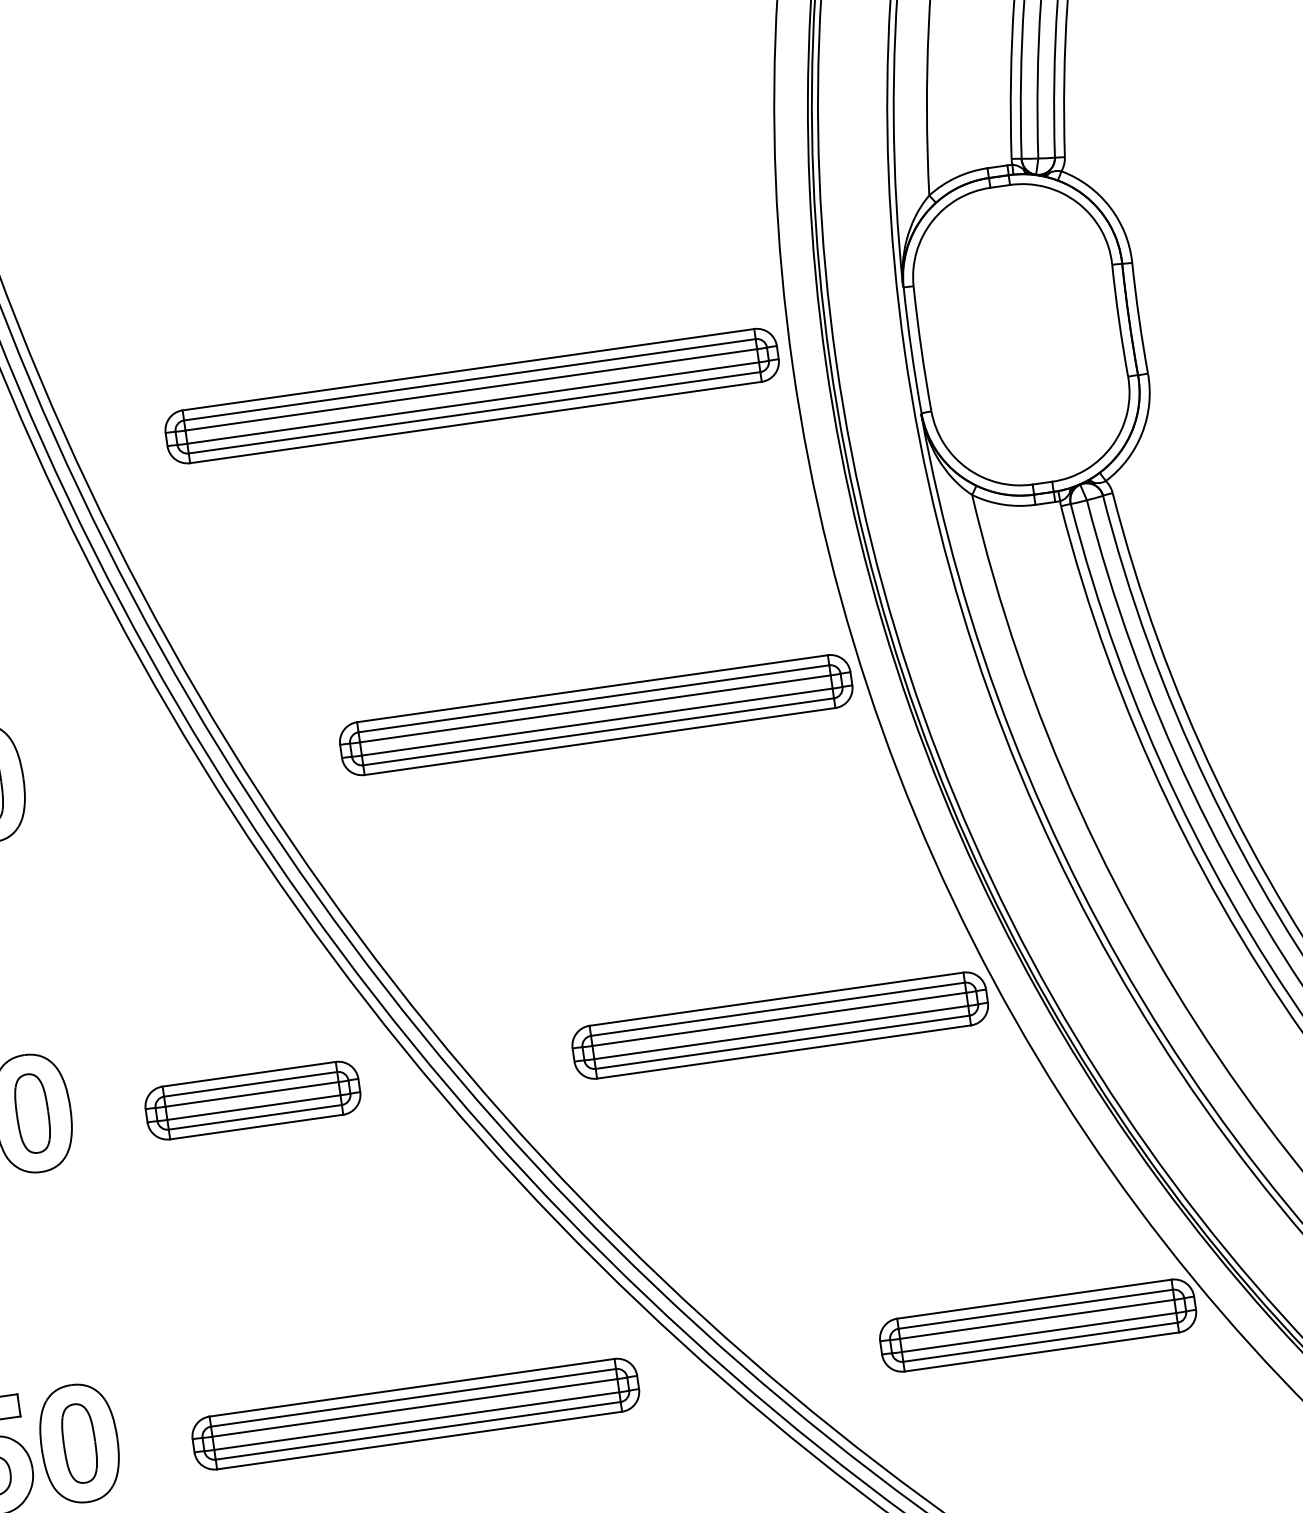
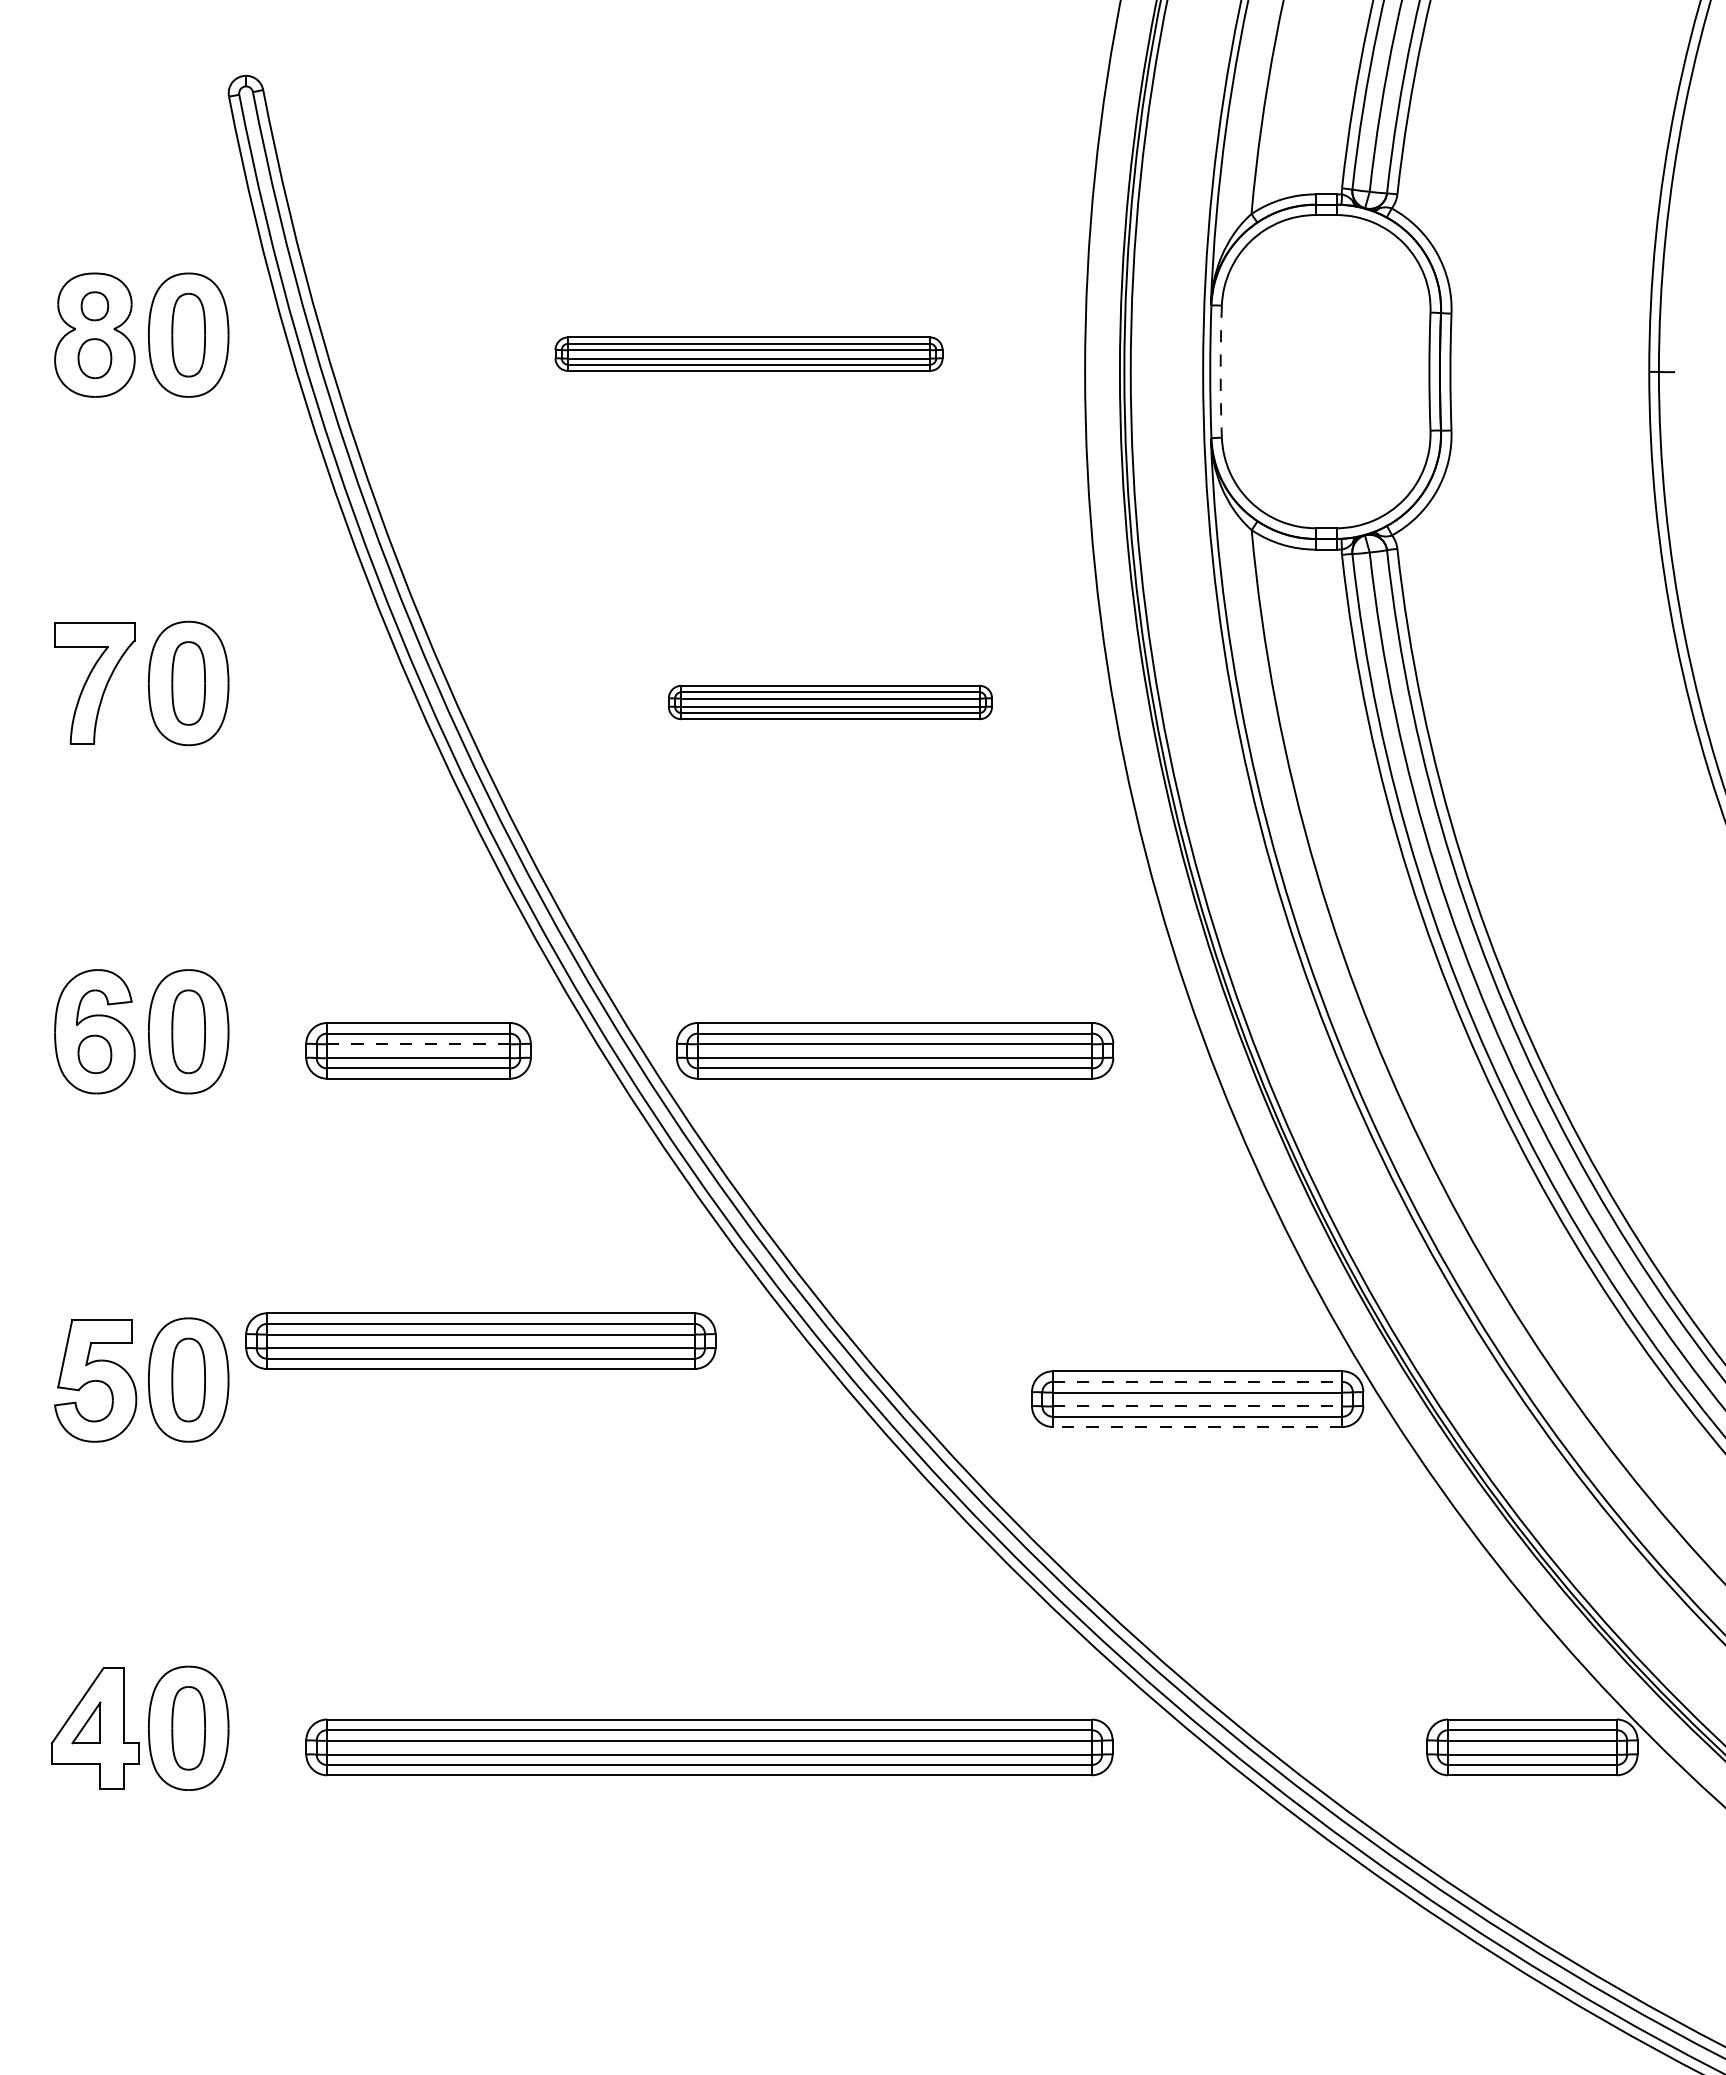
arc: (921, 348) -> (1220, 371), solid -> dashed
part: (471, 395) -> (748, 353), size x0.6
part: (596, 715) -> (830, 702), size x0.6
part: (780, 1025) -> (895, 1050), moved
line: (252, 1094) -> (418, 1044), solid -> dashed
line: (1035, 1308) -> (1197, 1381), solid -> dashed
line: (1038, 1332) -> (1197, 1406), solid -> dashed
line: (1041, 1352) -> (1197, 1427), solid -> dashed
part: (415, 1413) -> (480, 1340), moved

